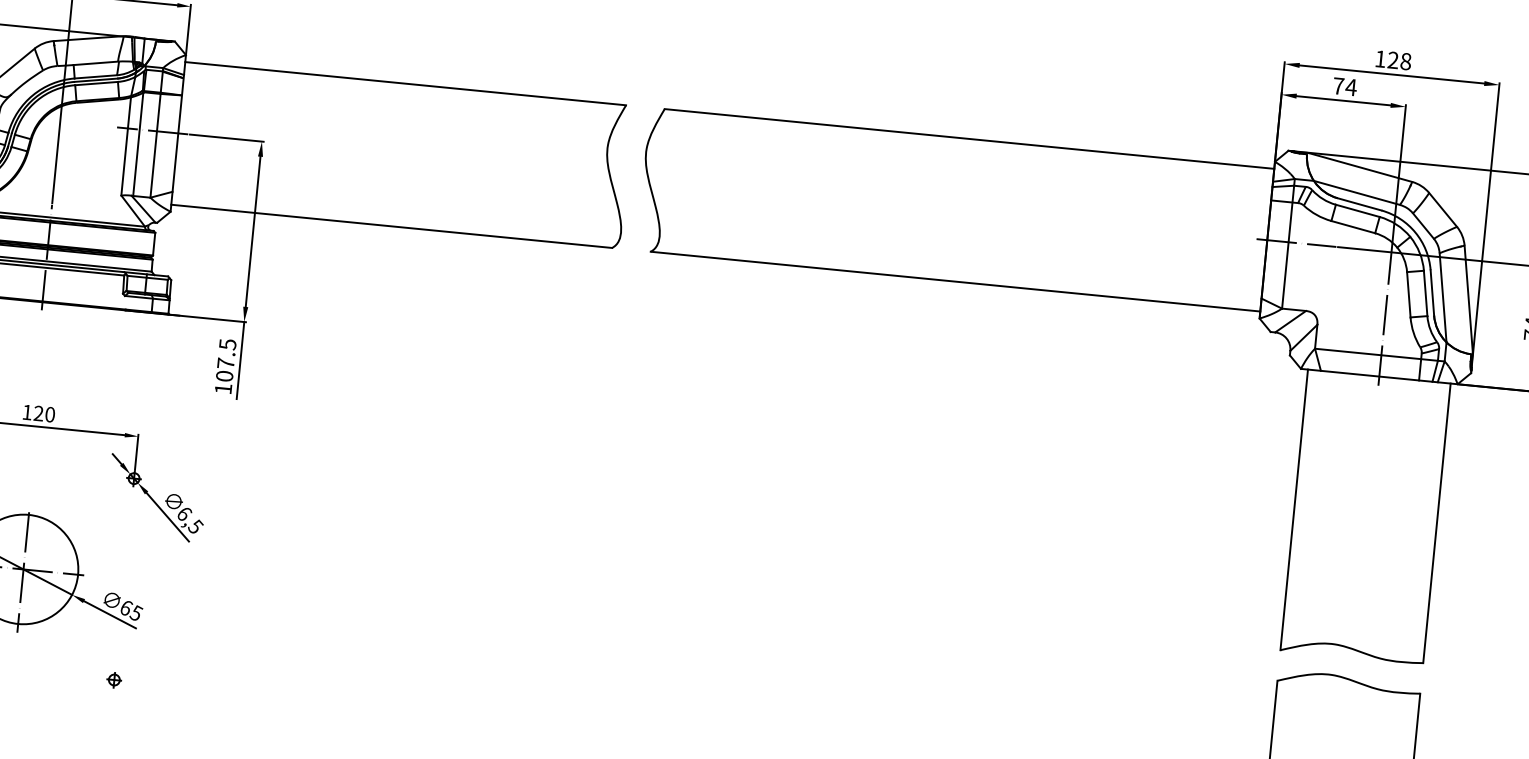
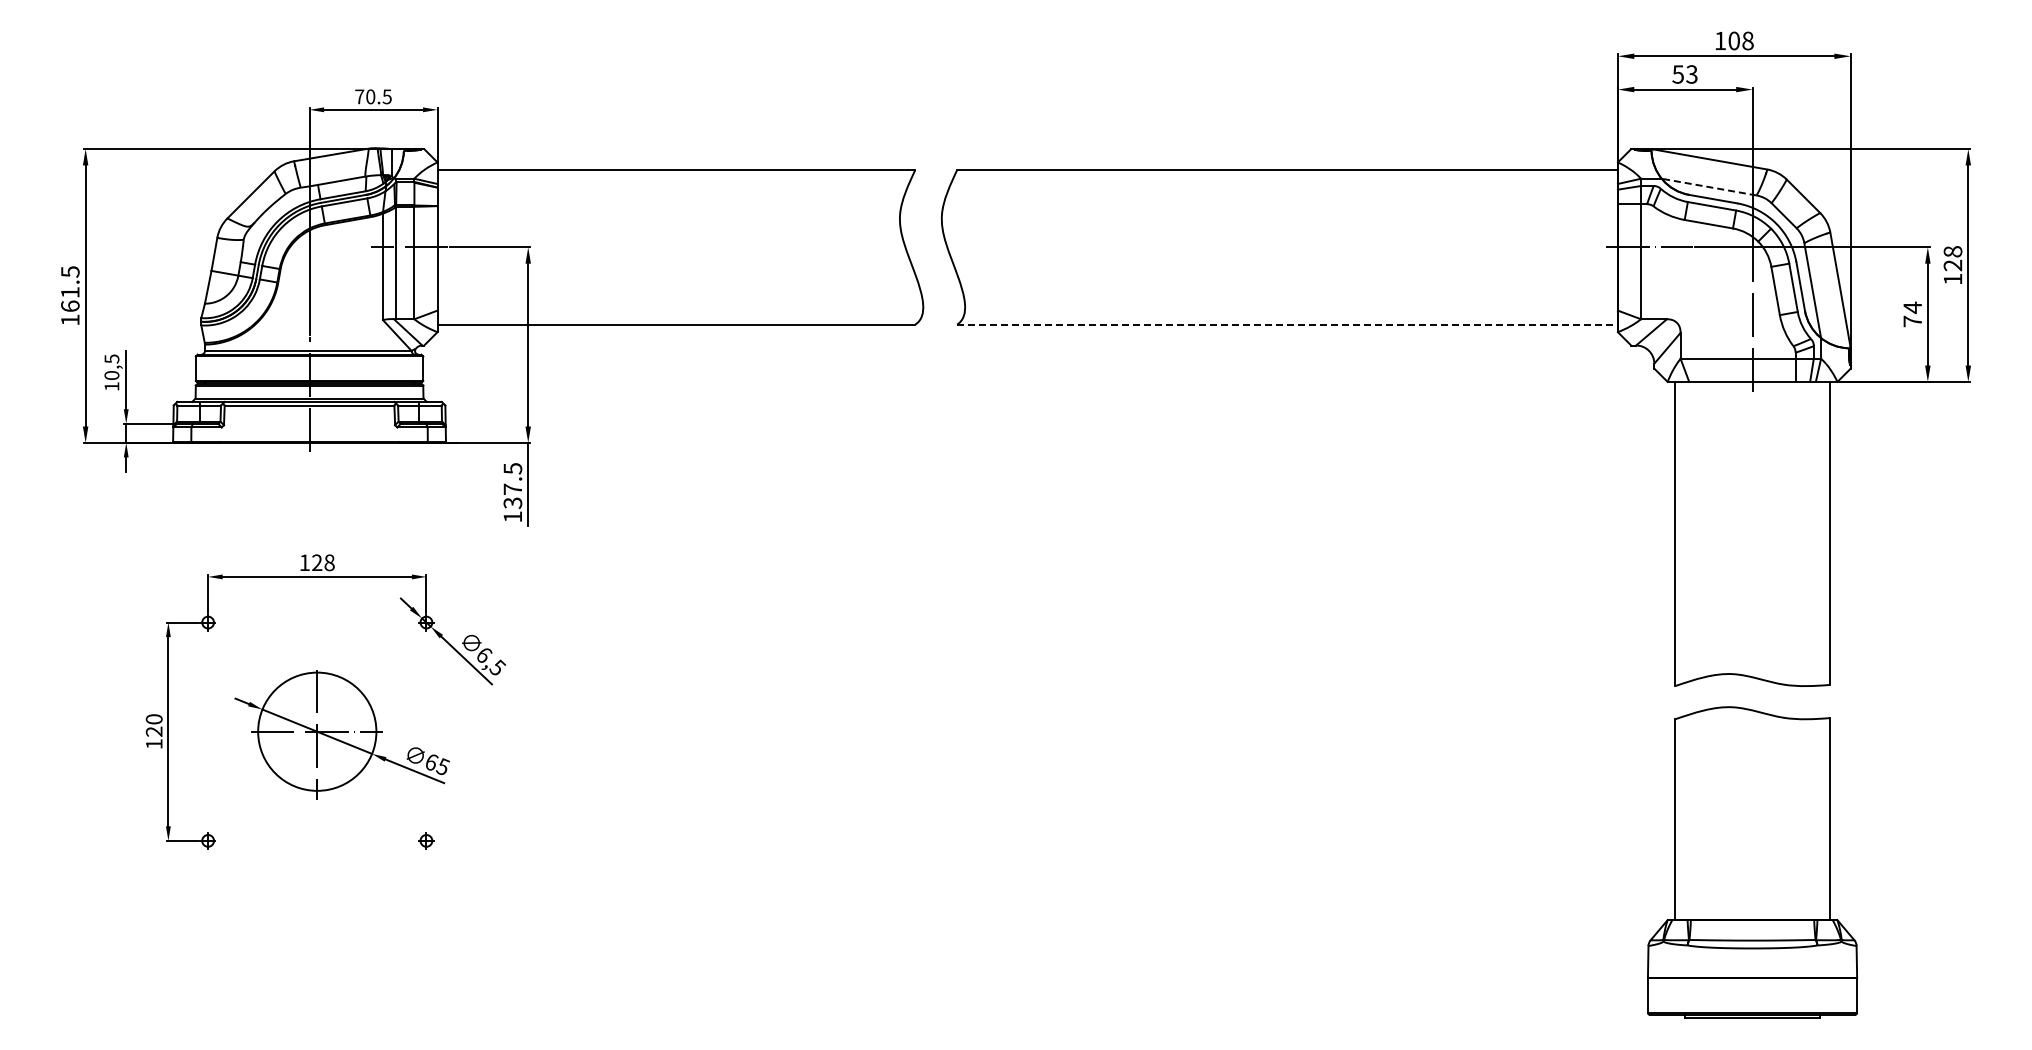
text: (1392, 59) -> (1733, 40), 128 -> 108
text: (1345, 86) -> (1685, 74), 74 -> 53
line: (1356, 193) -> (1708, 187), solid -> dashed
line: (956, 281) -> (1288, 324), solid -> dashed
text: (224, 375) -> (512, 502), 107.5 -> 137.5
text: (50, 414) -> (329, 562), 120 -> 128

